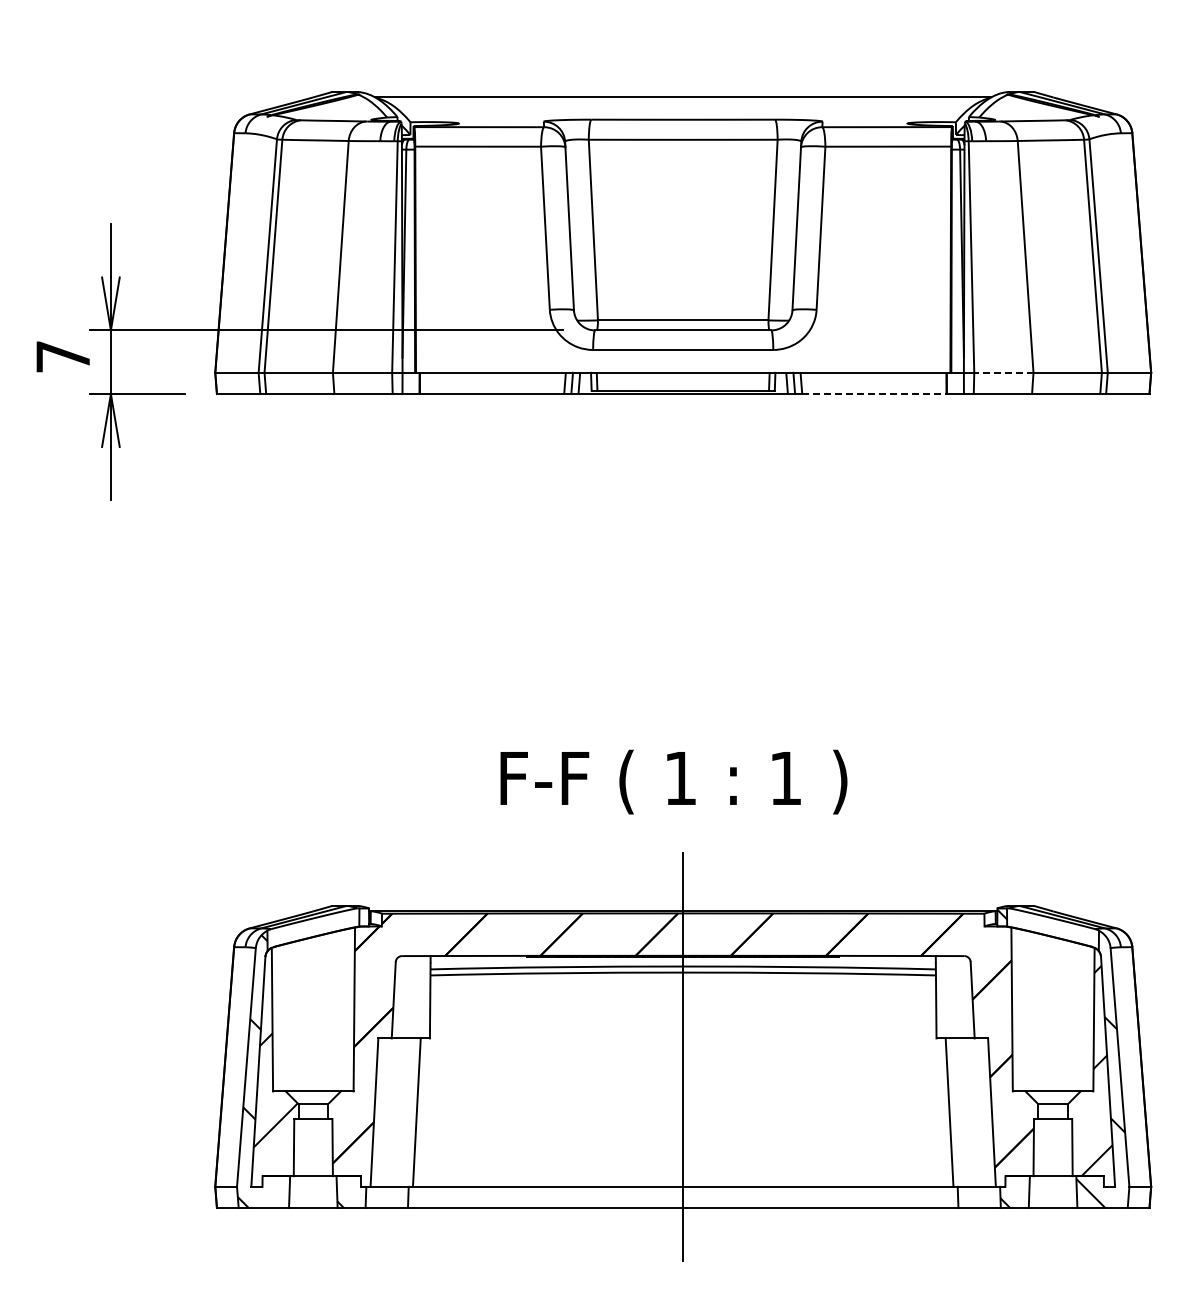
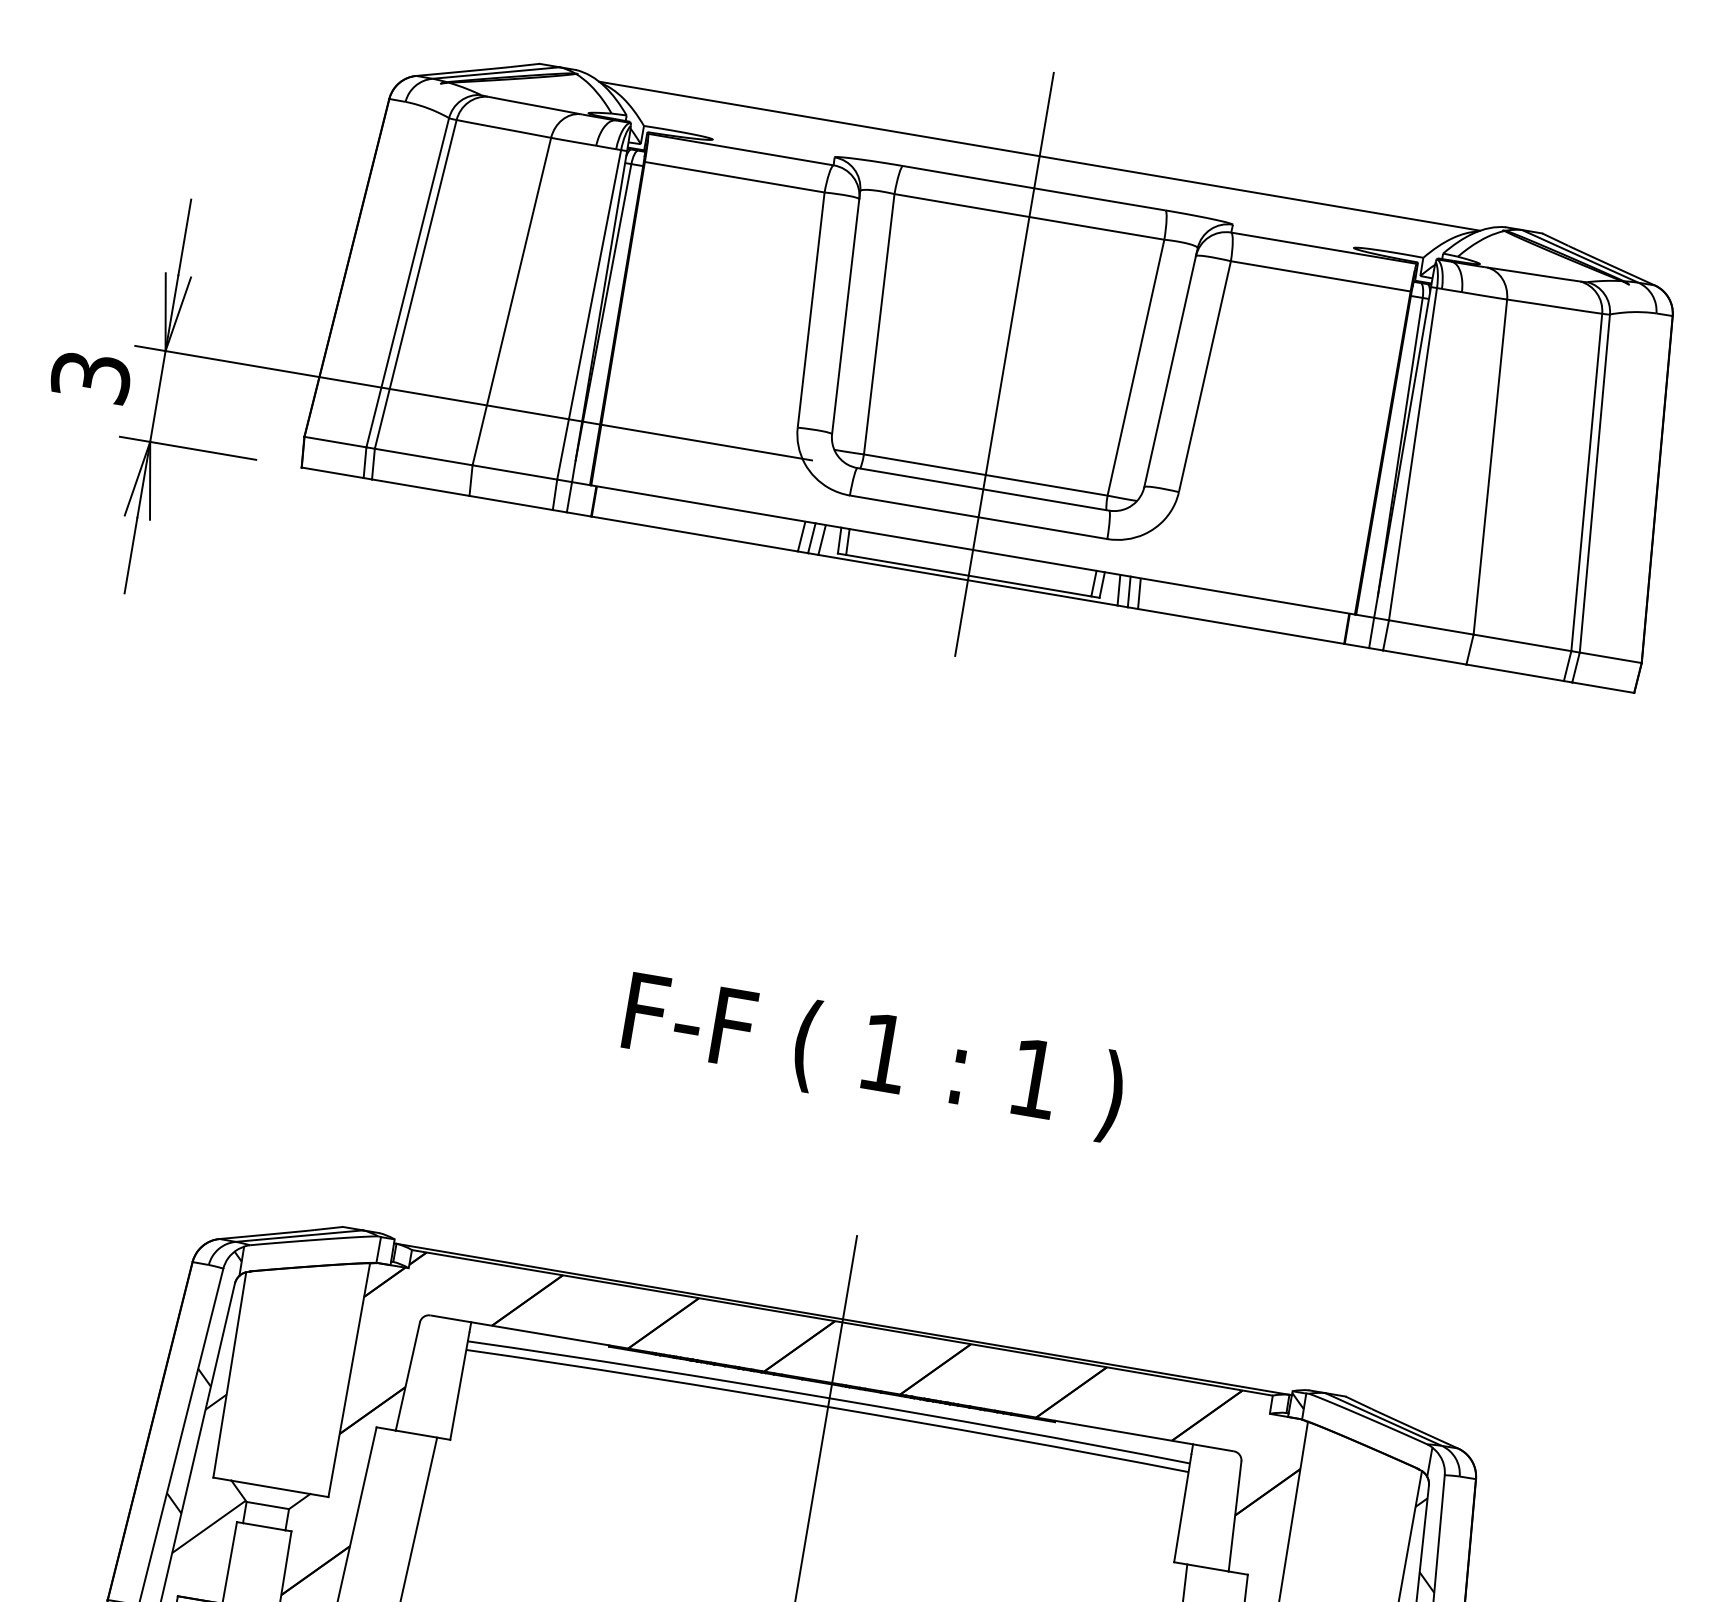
line: (683, 243) -> (1004, 365), added
text: (62, 356) -> (90, 376), 7 -> 3
line: (1003, 372) -> (1430, 626), dashed -> solid
line: (874, 394) -> (1241, 627), dashed -> solid
text: (673, 781) -> (873, 1055), moved

